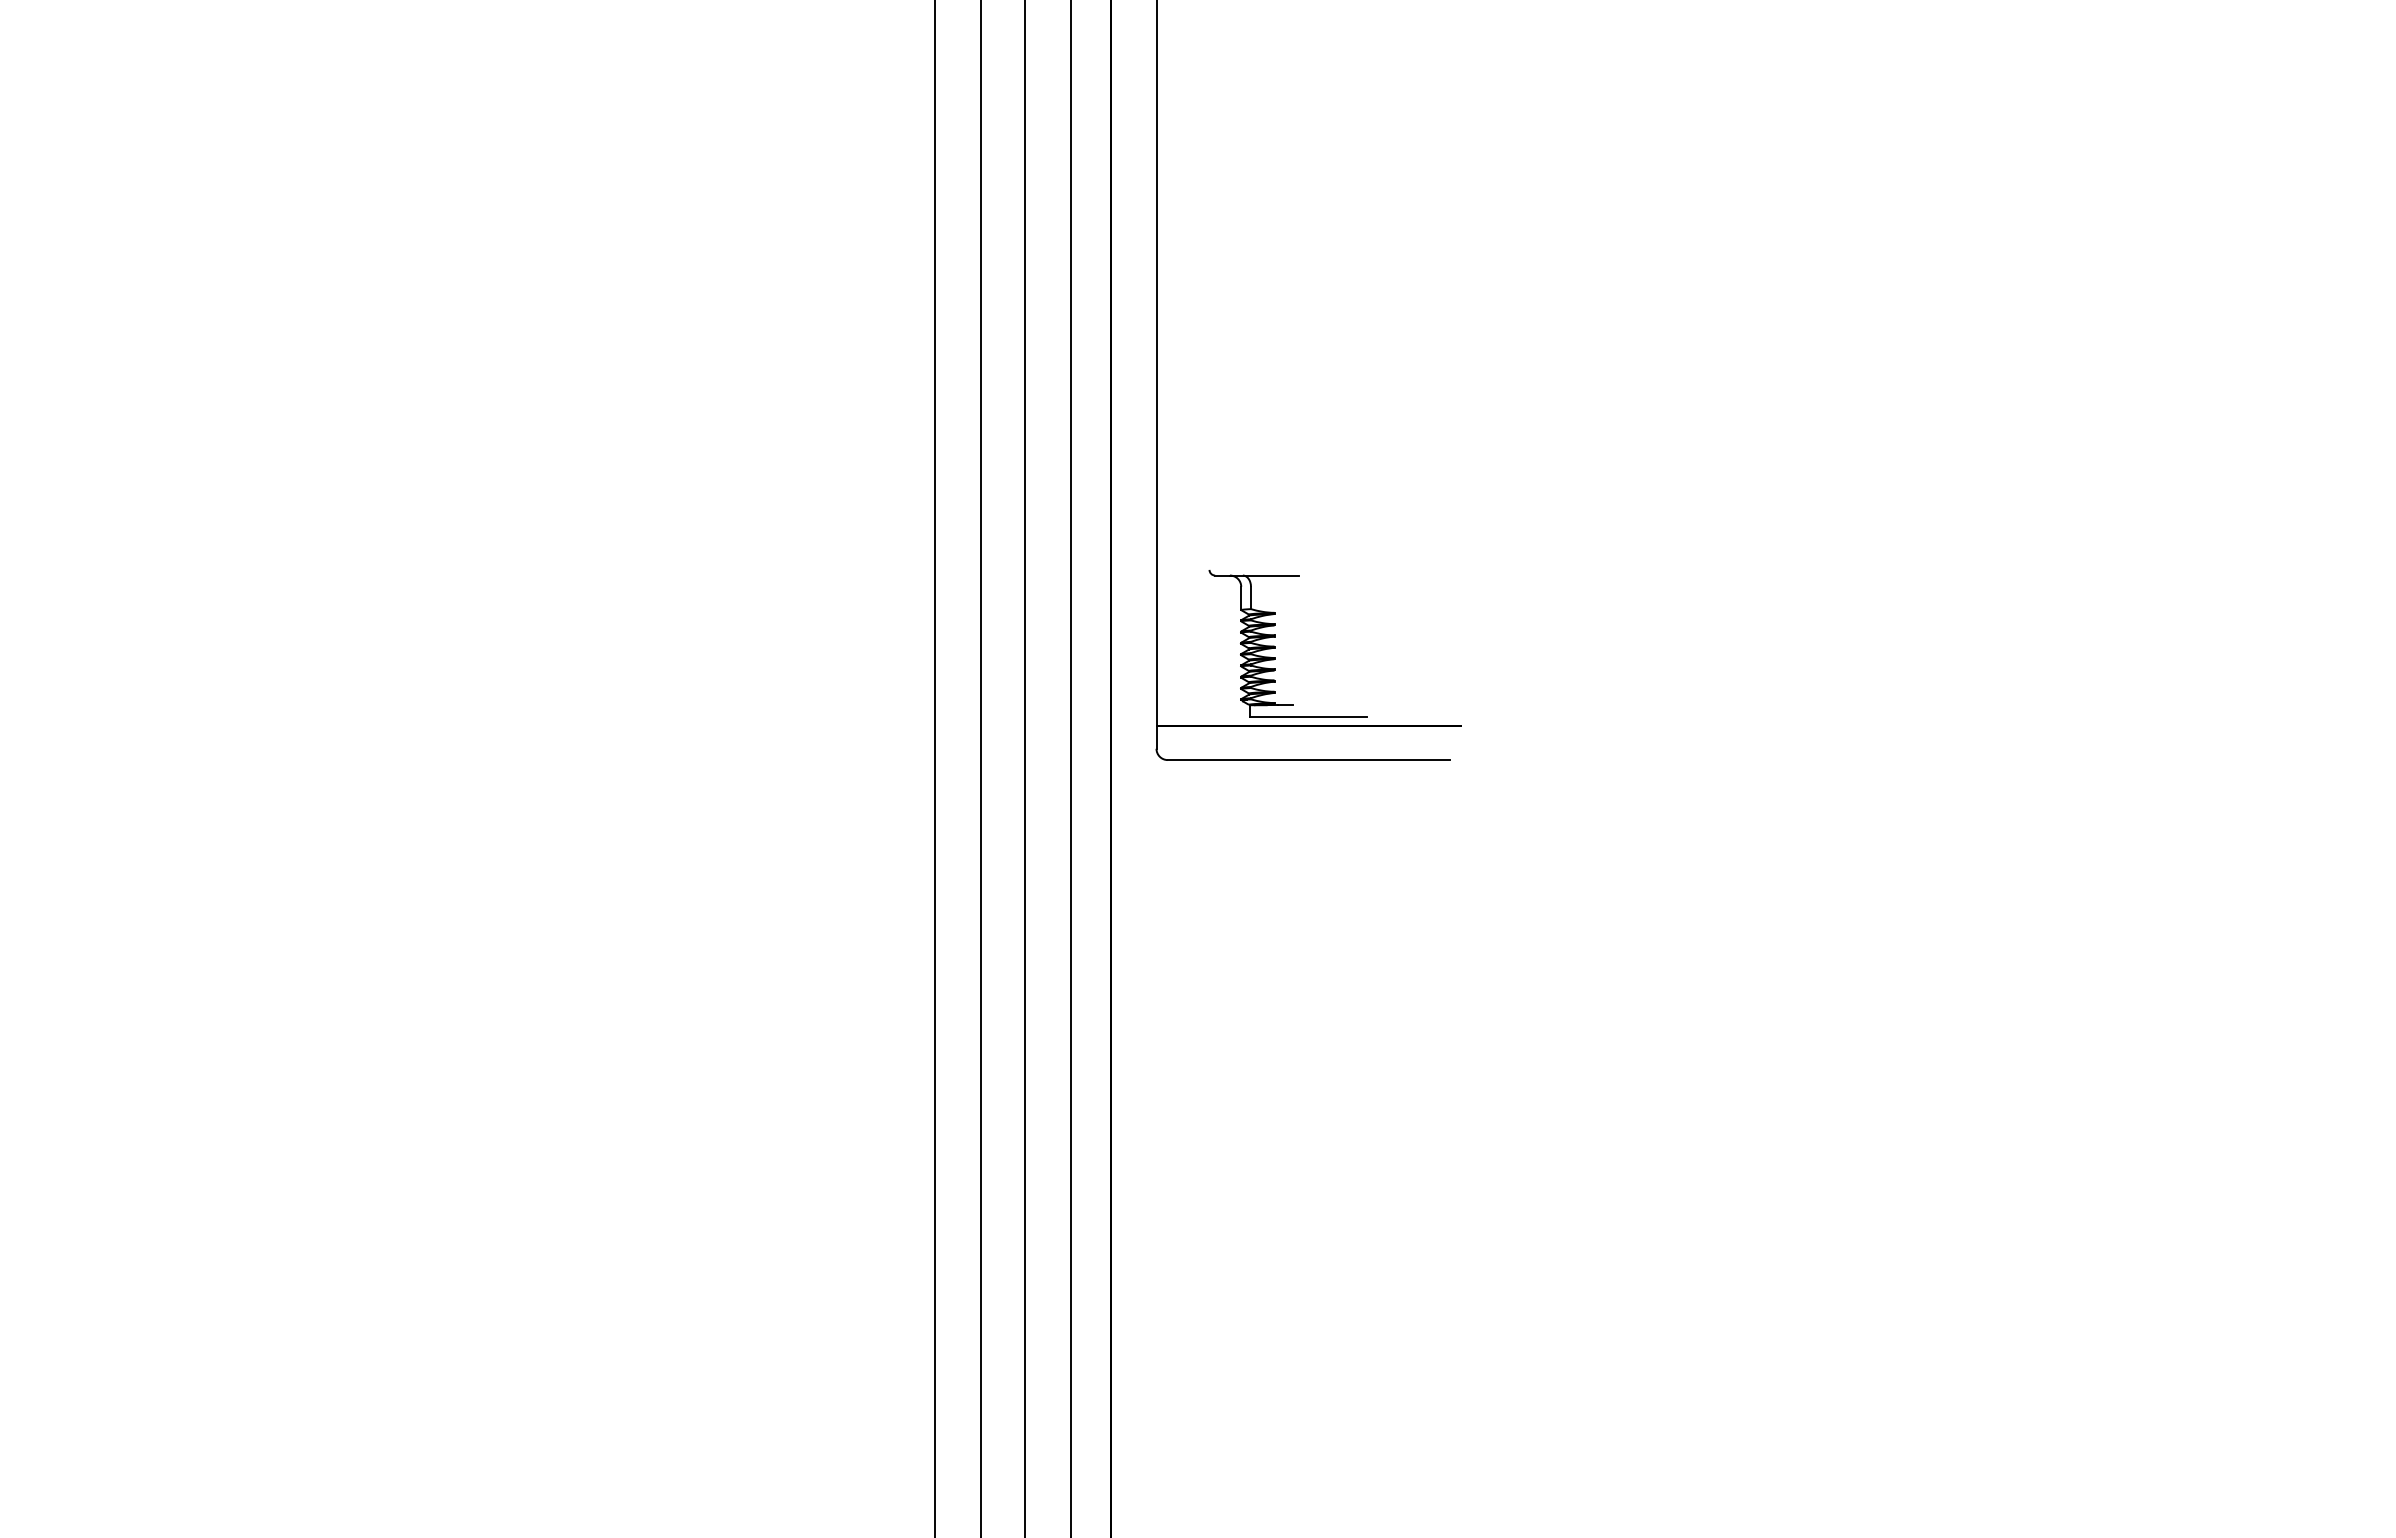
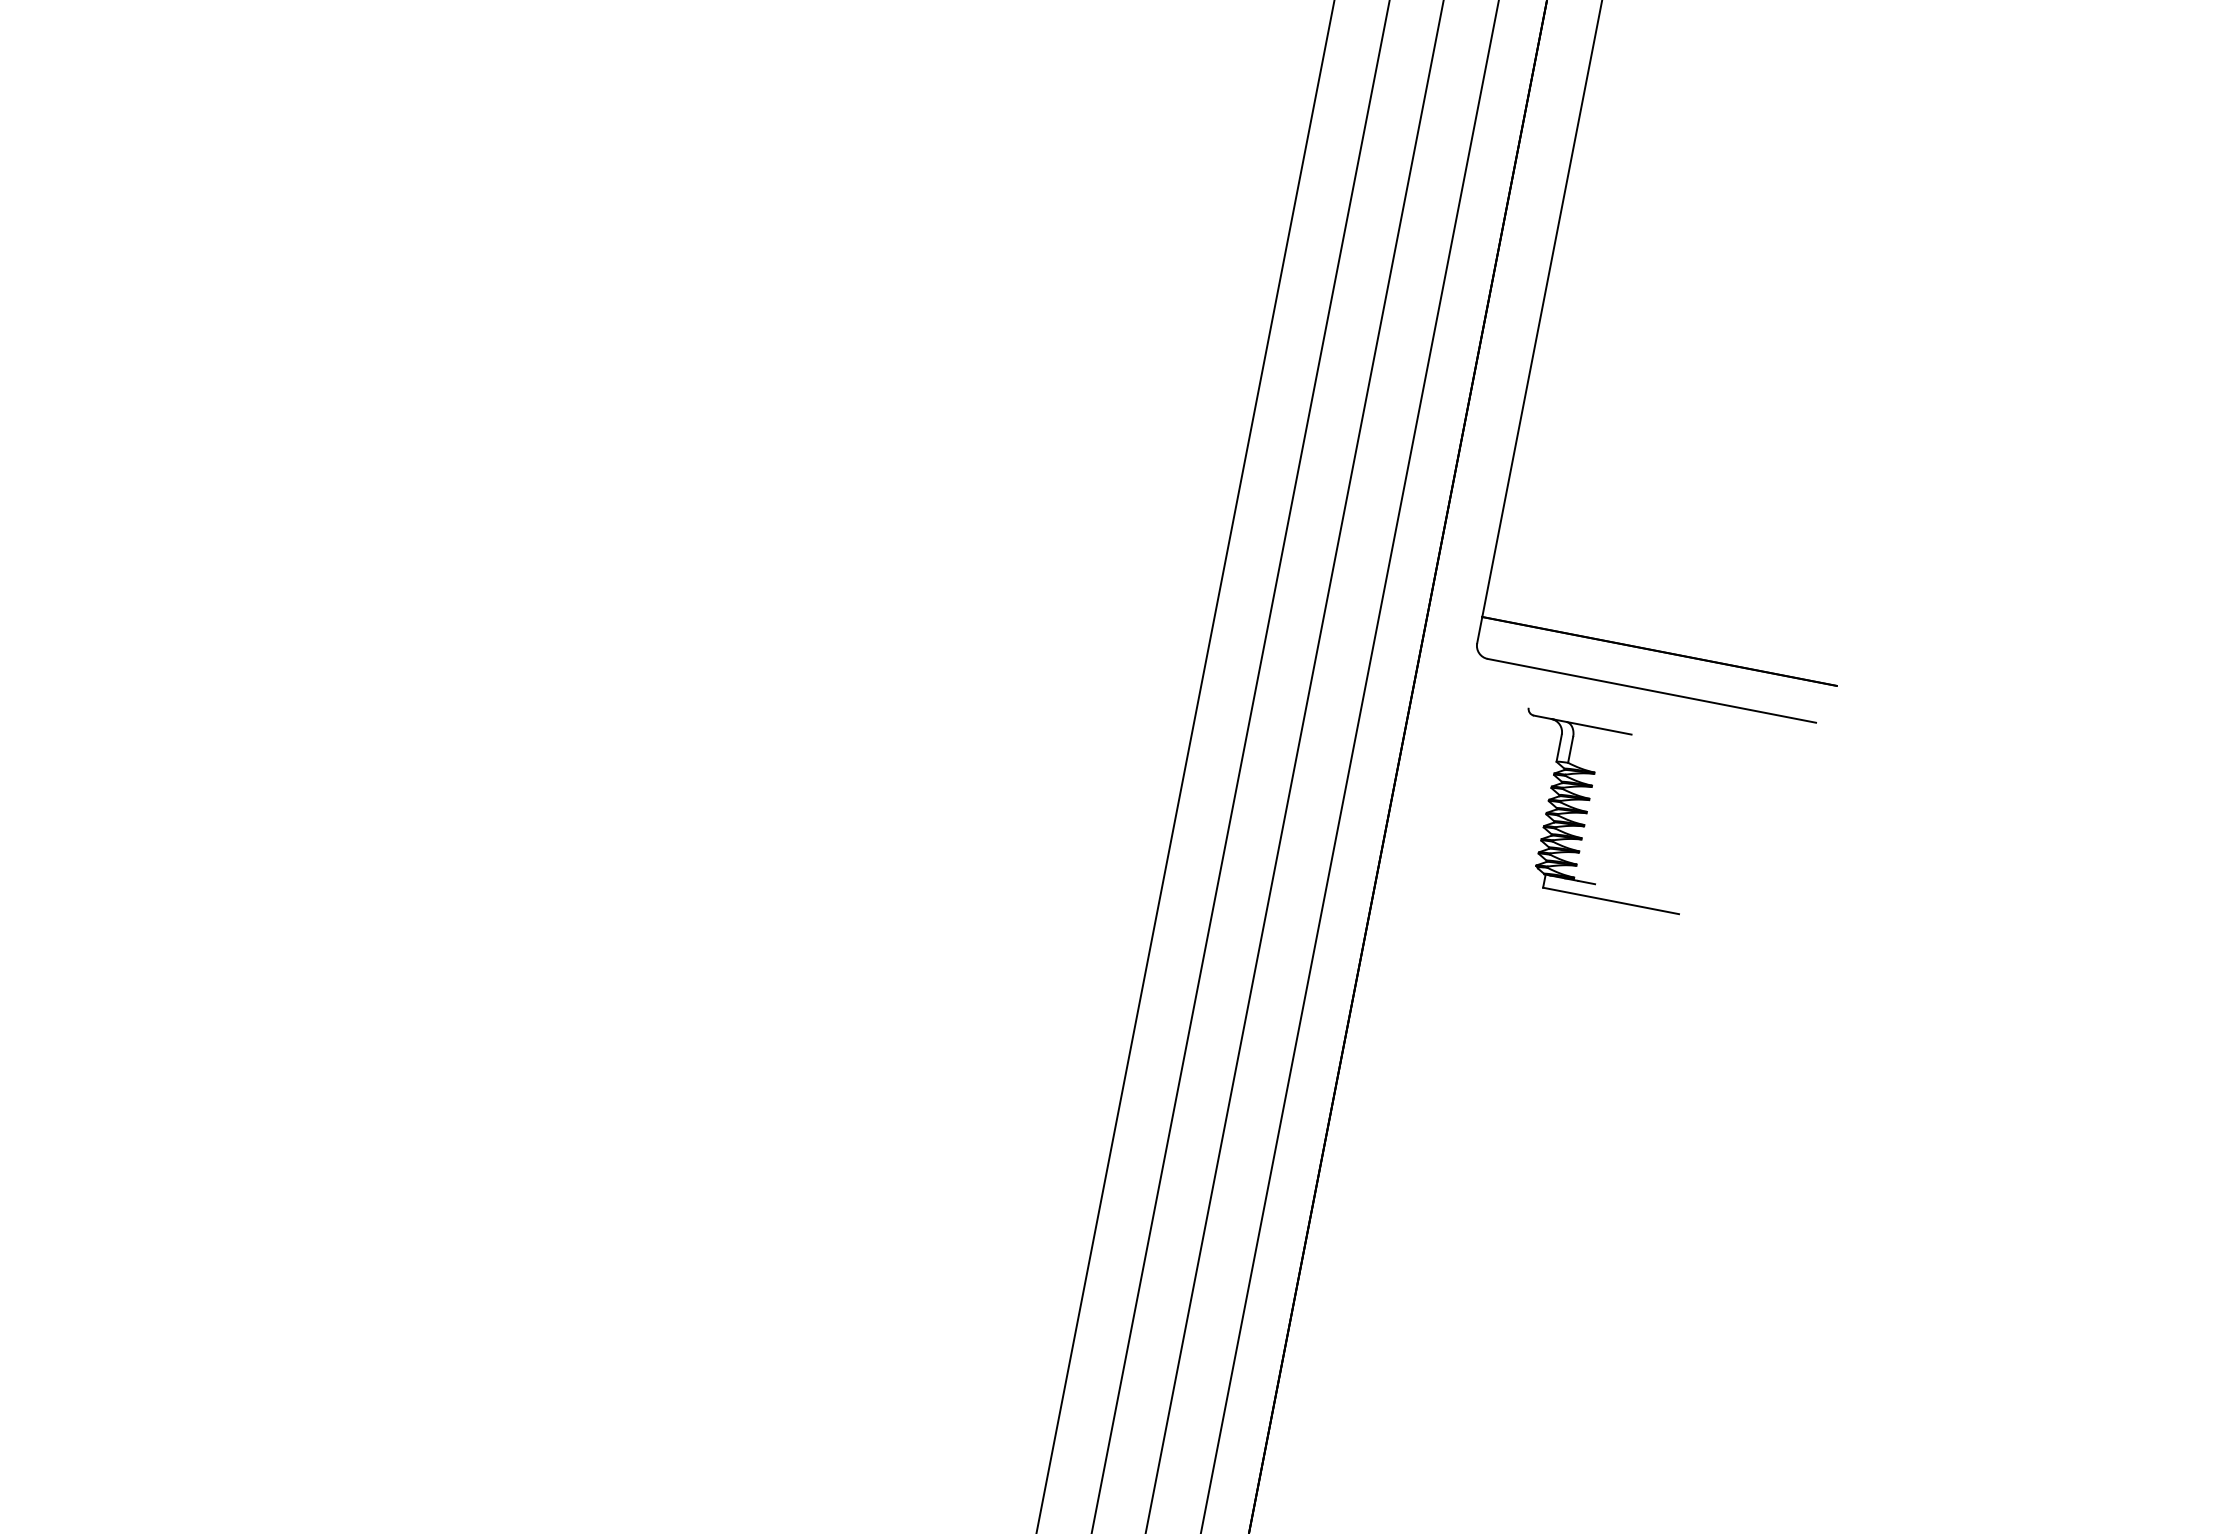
part: (1275, 646) -> (1588, 811), moved

